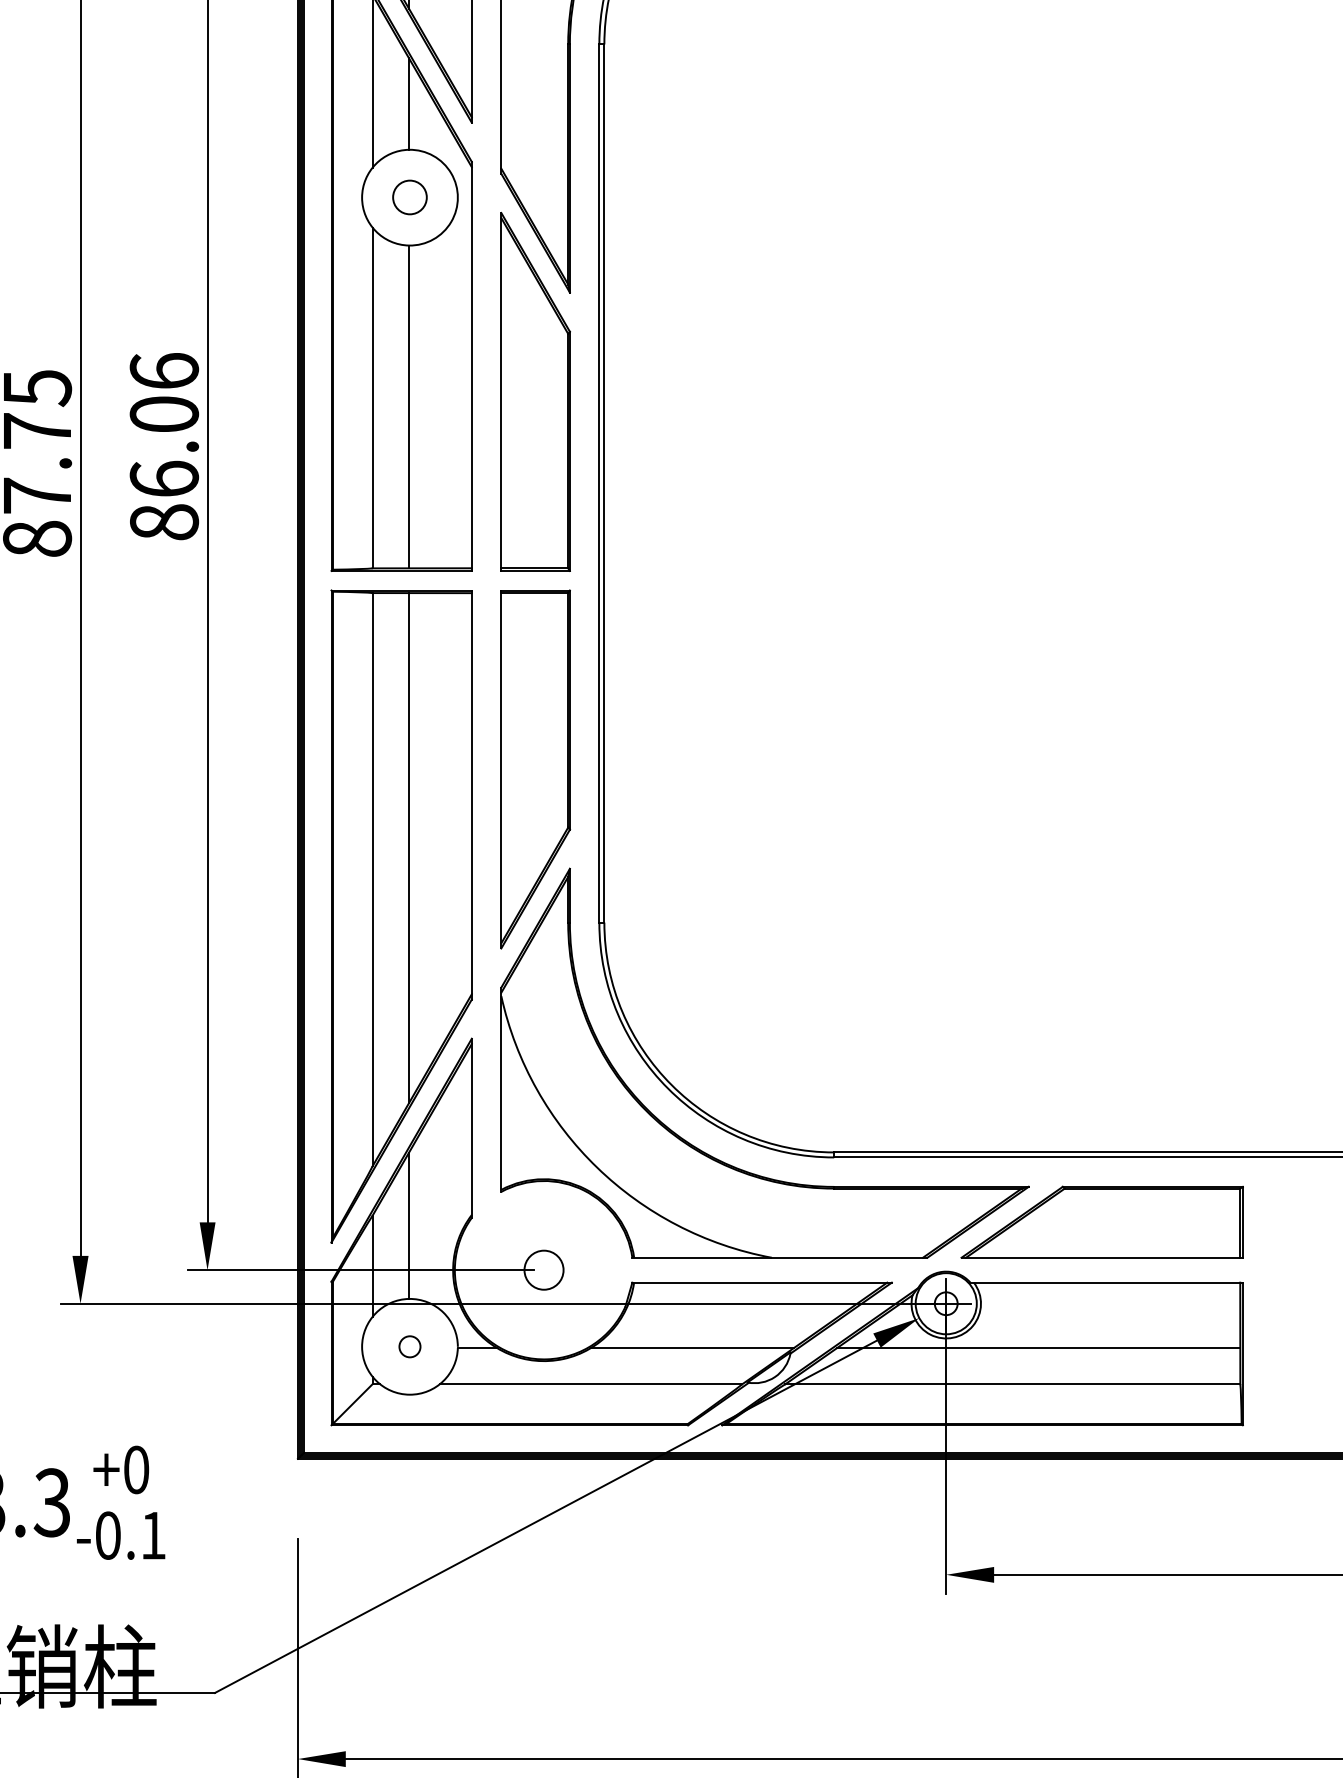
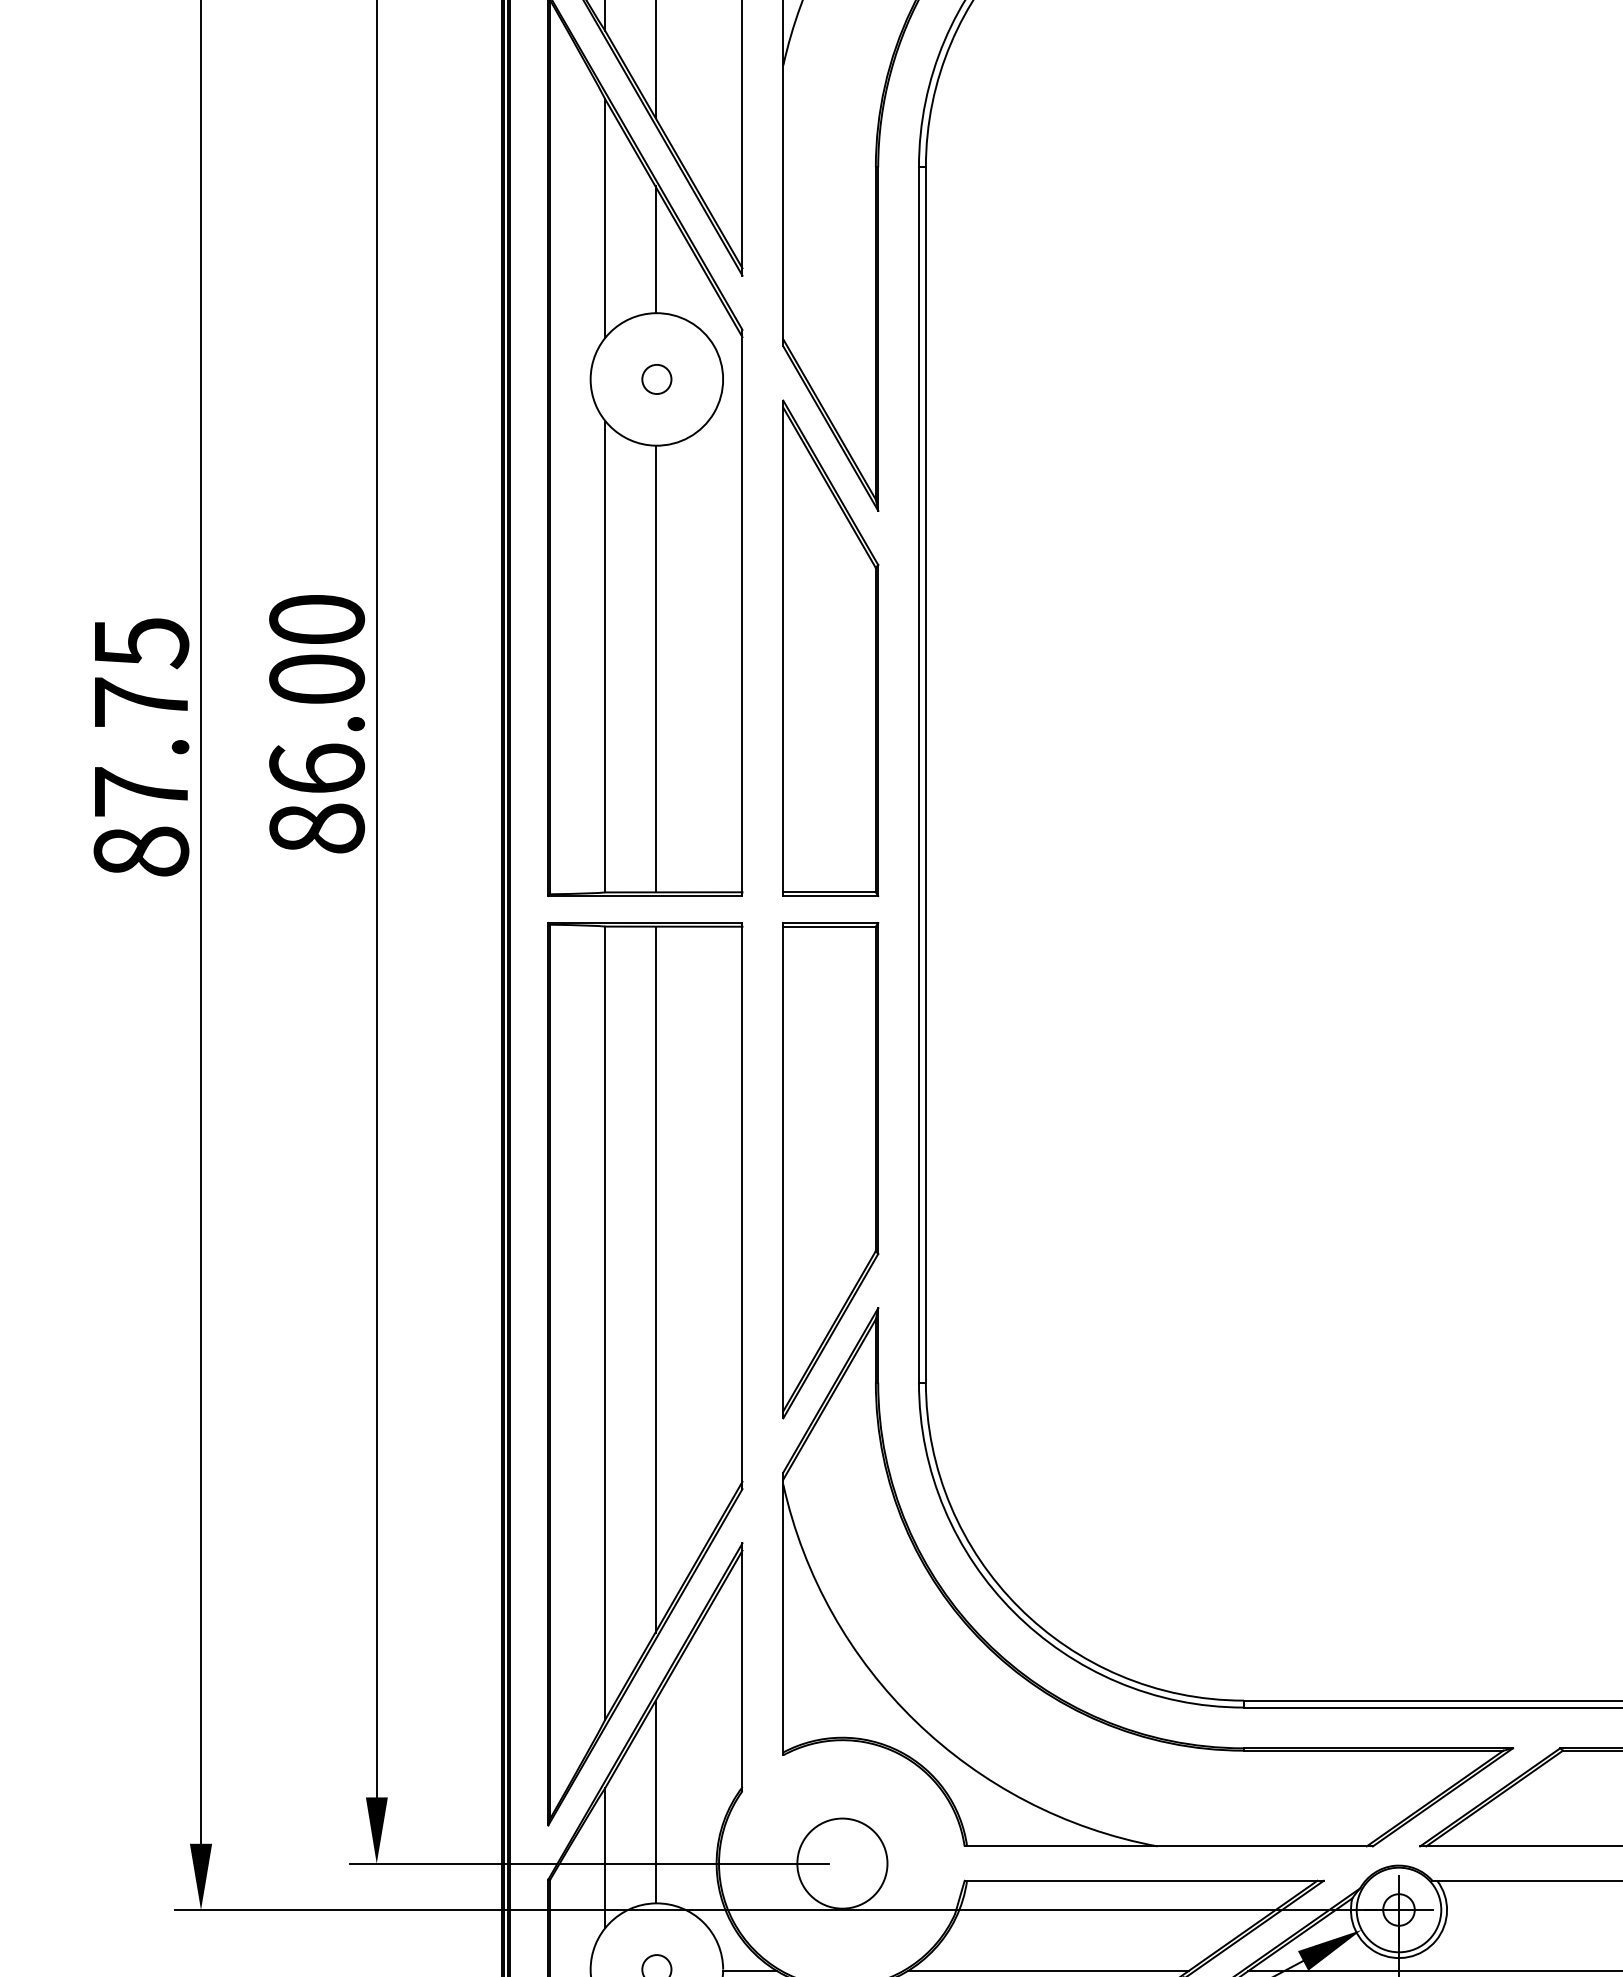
circle: (409, 197) -> (656, 379), size x0.62
text: (164, 370) -> (317, 618), 86.06 -> 86.00
circle: (543, 1269) -> (841, 1862), size x1.67

